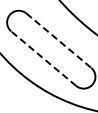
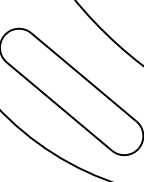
line: (59, 41) -> (84, 78), dashed -> solid
line: (43, 58) -> (58, 106), dashed -> solid

